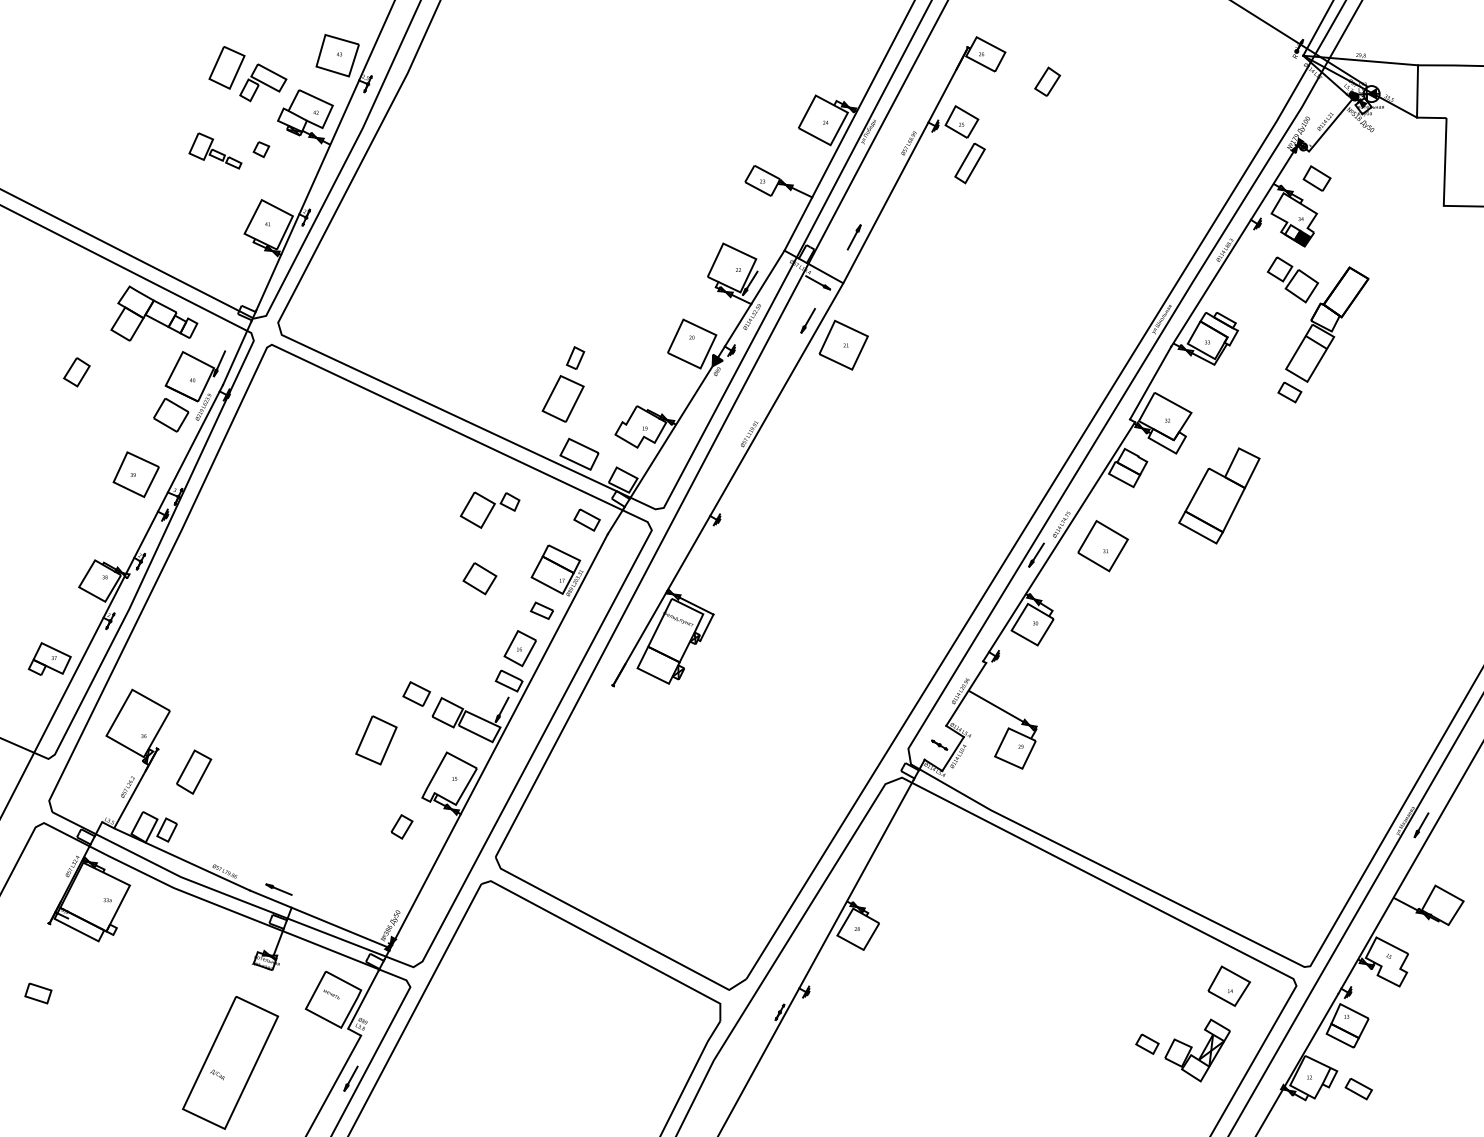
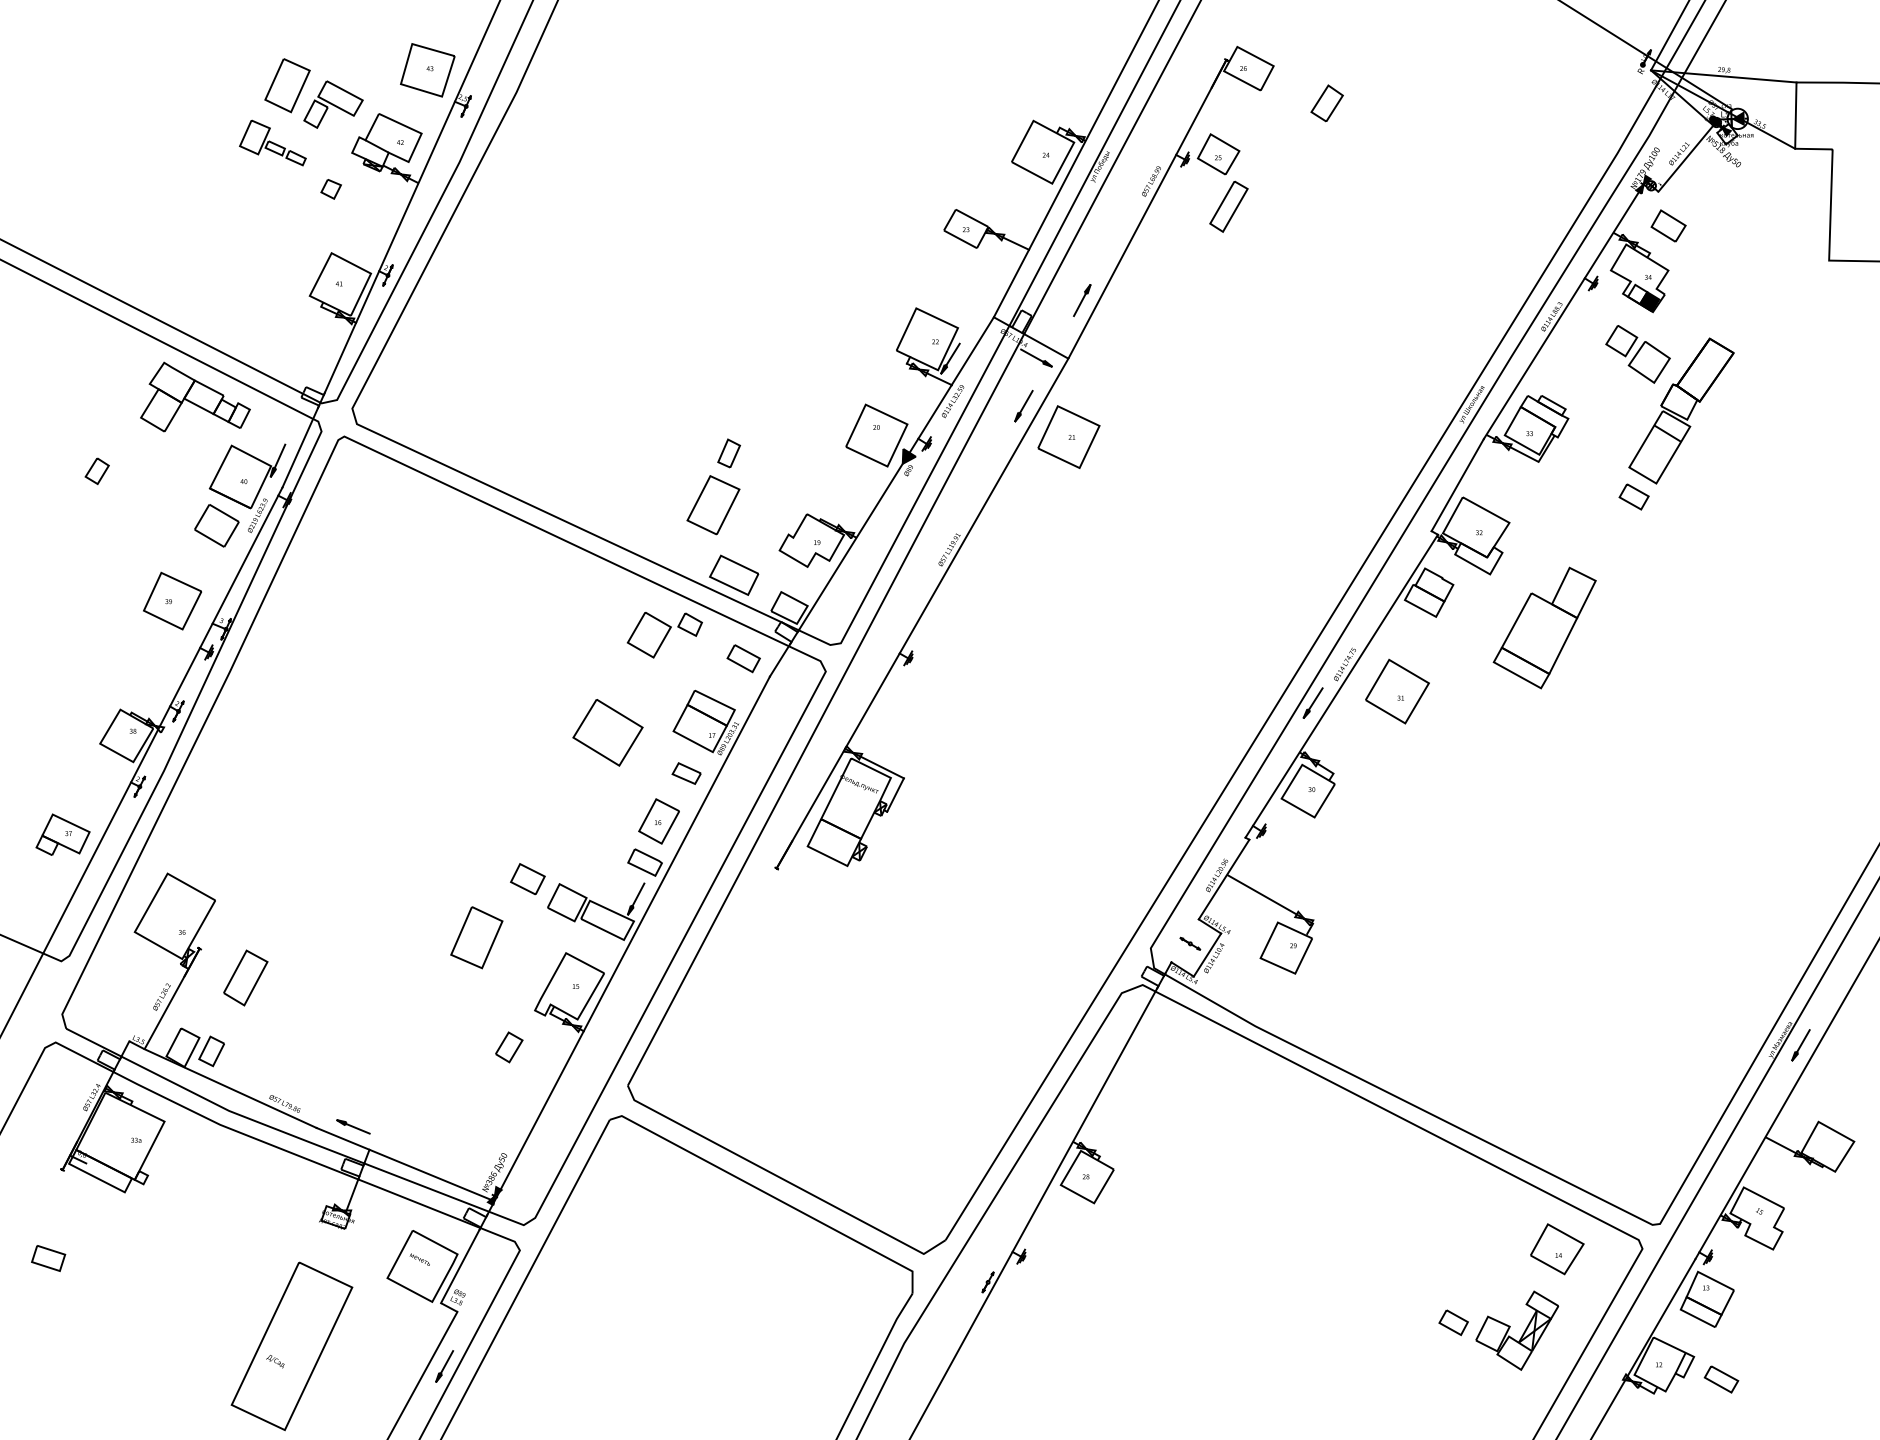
part: (215, 150) -> (272, 142), moved
part: (76, 371) -> (96, 470), size x0.71
part: (489, 510) -> (664, 635), moved
part: (479, 578) -> (607, 732), size x1.67

